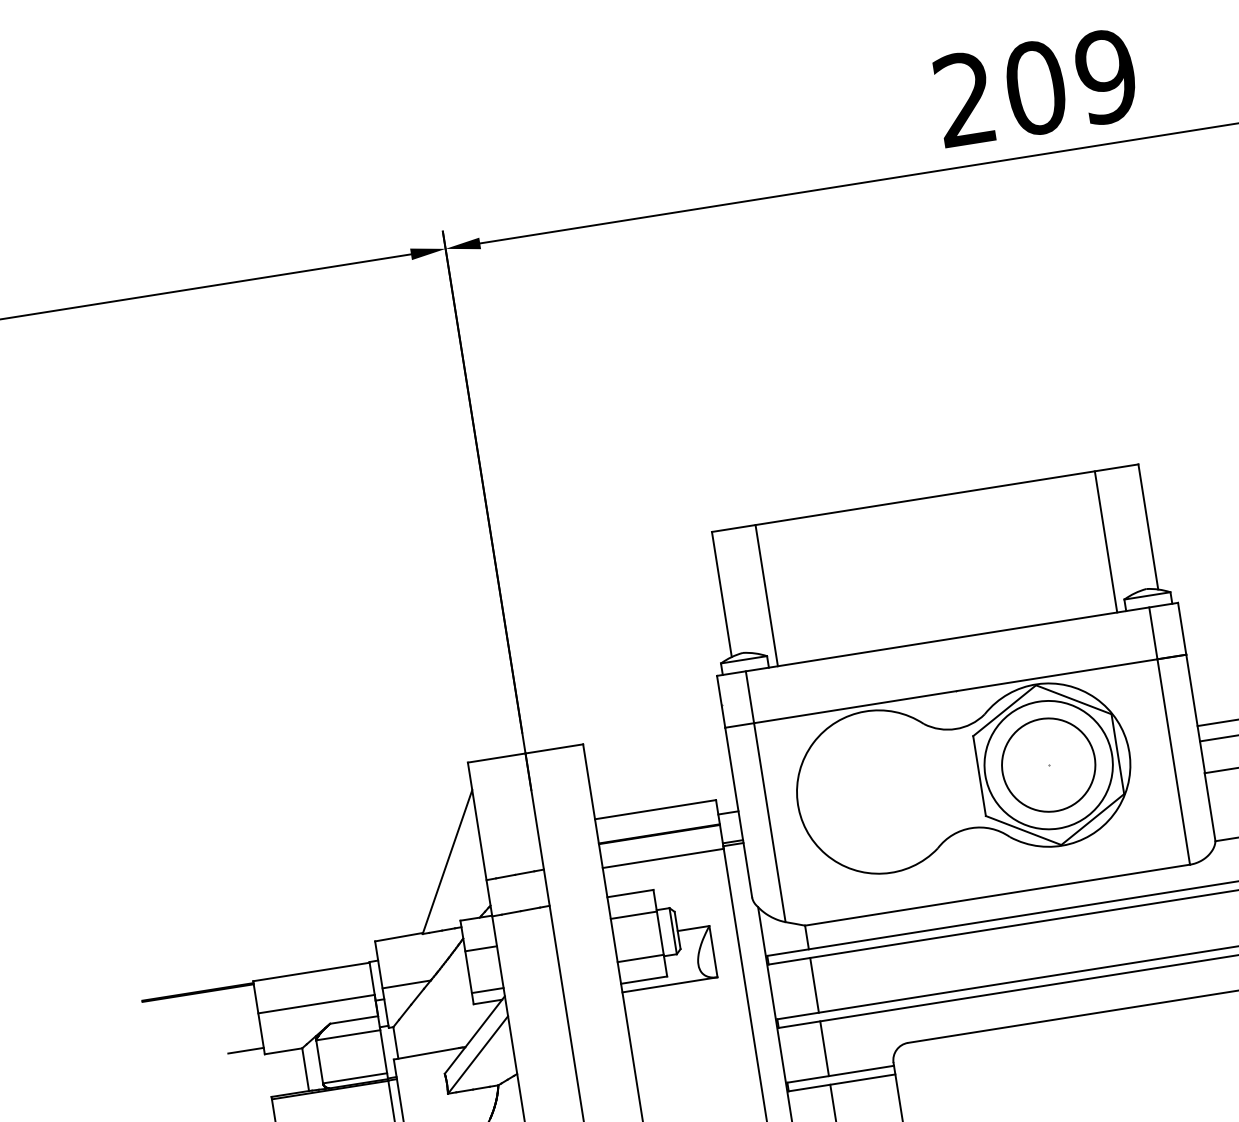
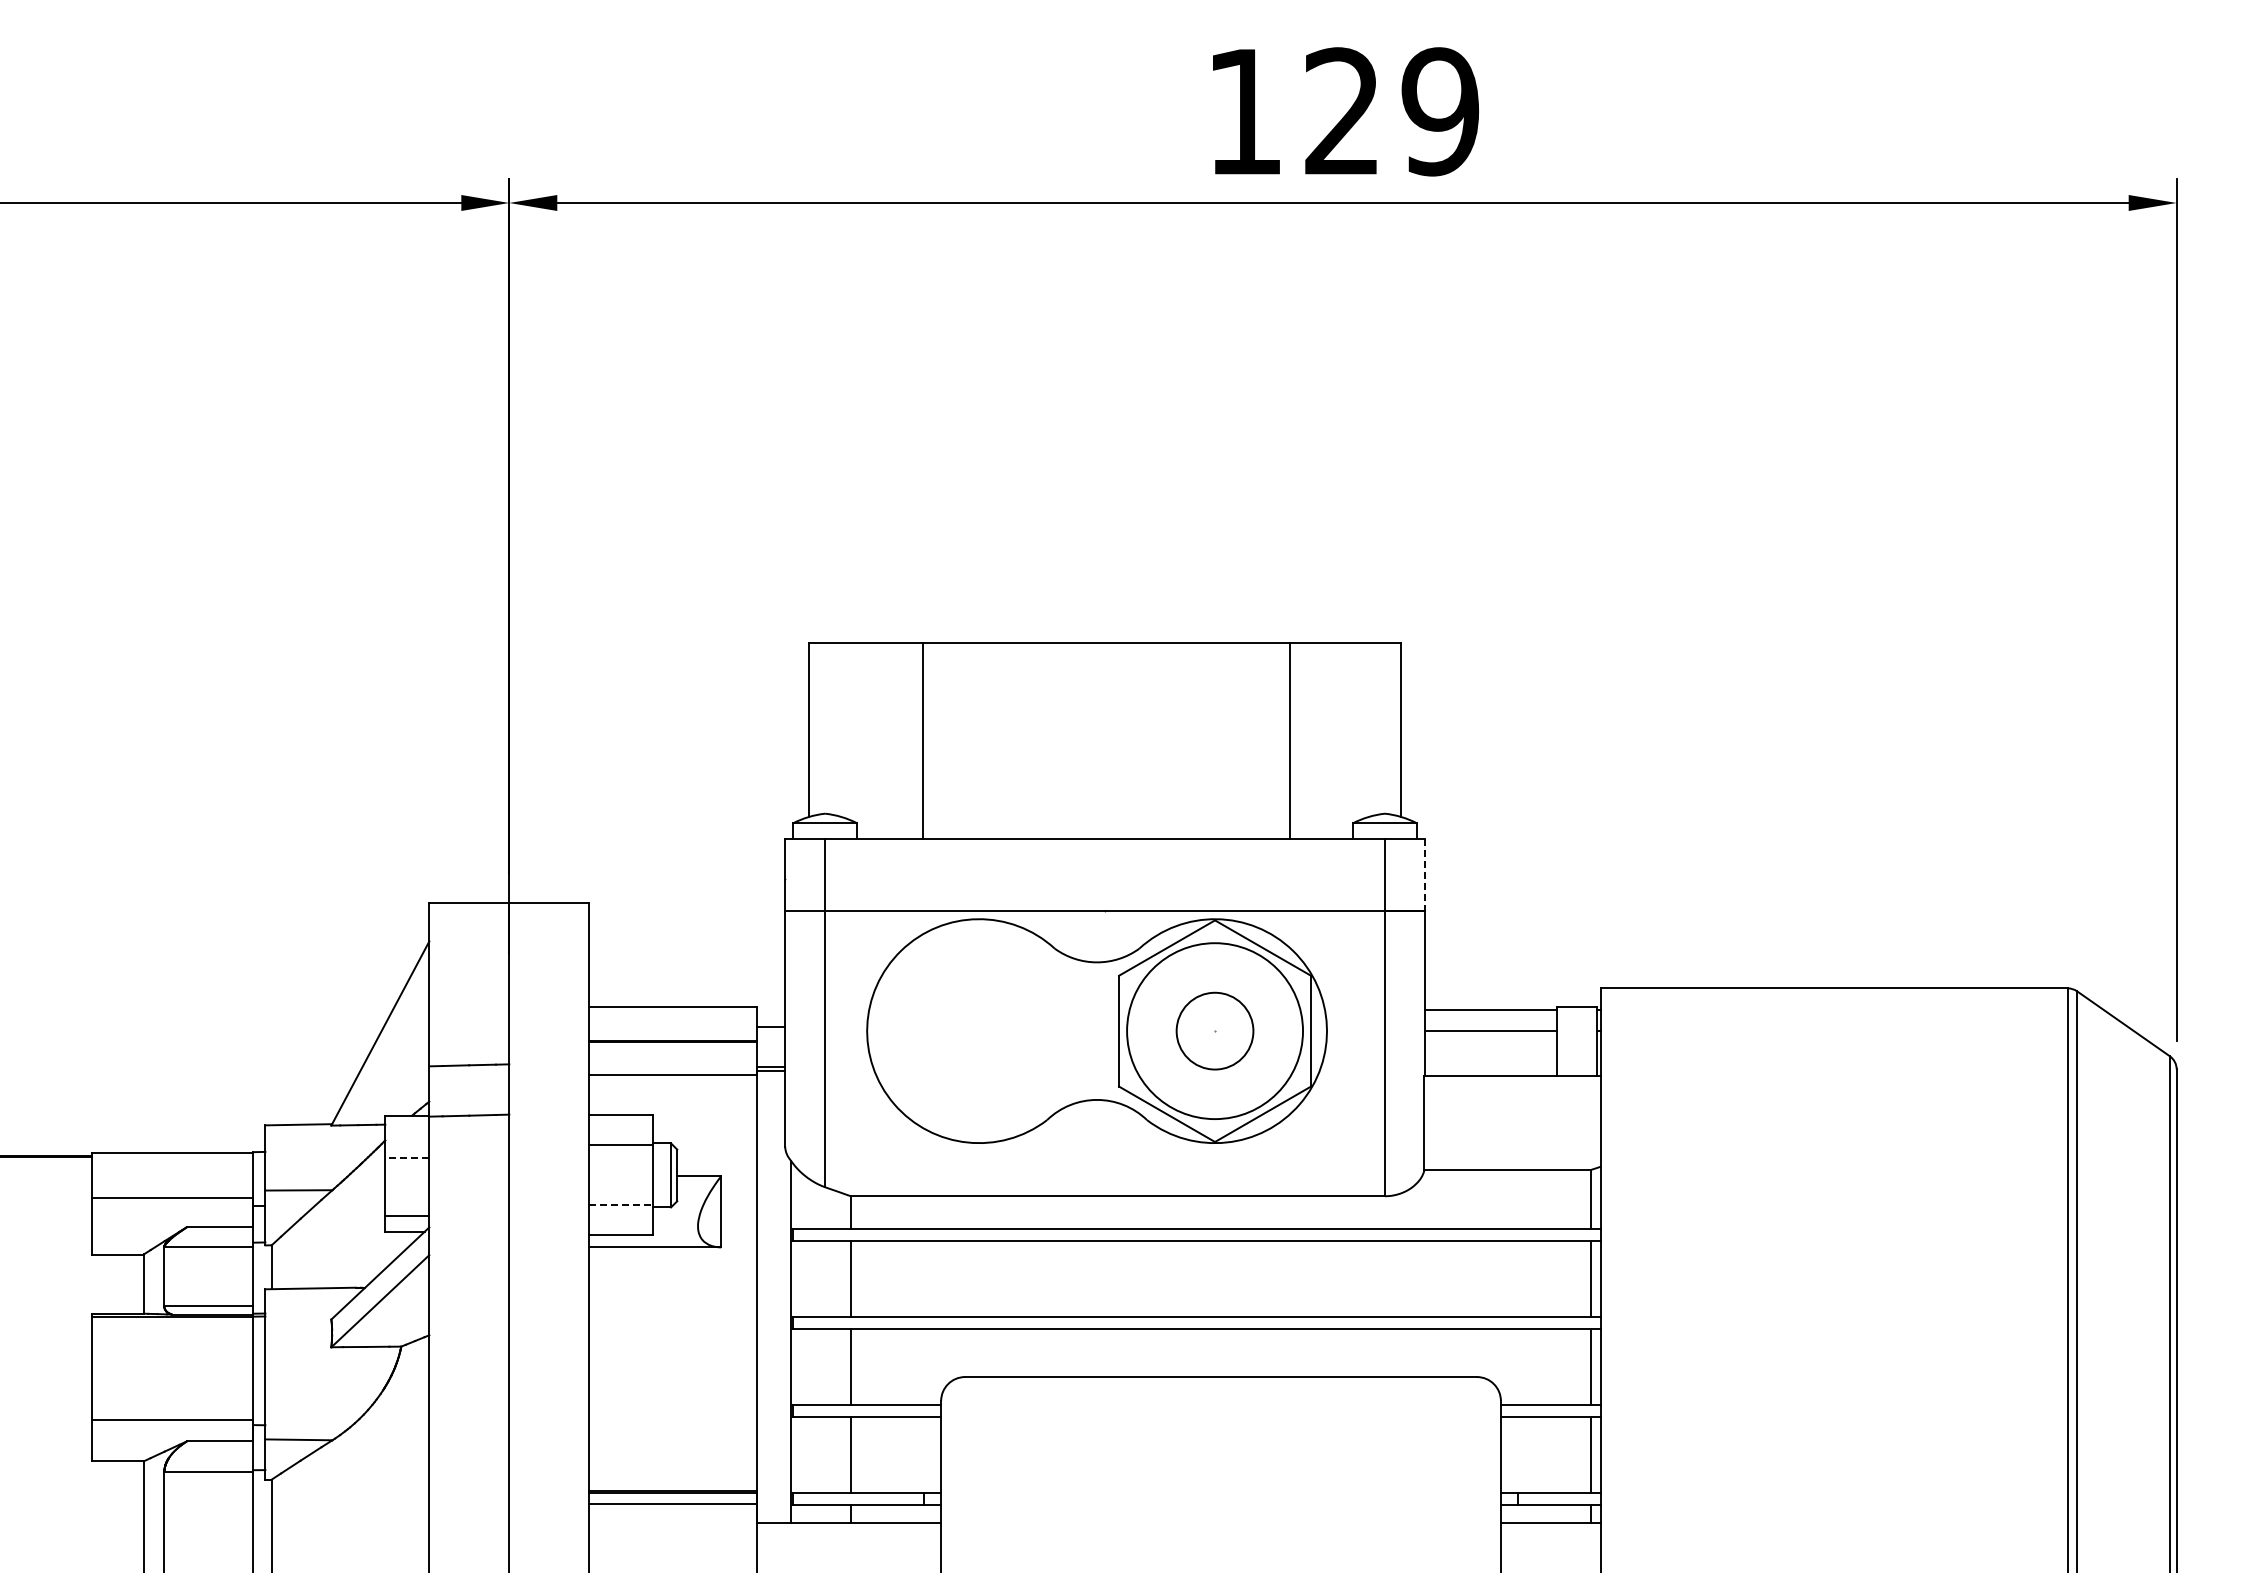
text: (1001, 93) -> (1294, 111), 209 -> 129
line: (1106, 542) -> (1289, 741), moved
line: (766, 595) -> (922, 741), moved
line: (1181, 629) -> (1424, 875), solid -> dashed
circle: (1049, 765) -> (1215, 1031), size x0.6
line: (481, 949) -> (407, 1158), solid -> dashed
line: (640, 958) -> (621, 1205), solid -> dashed
line: (245, 1050) -> (66, 1245), removed

